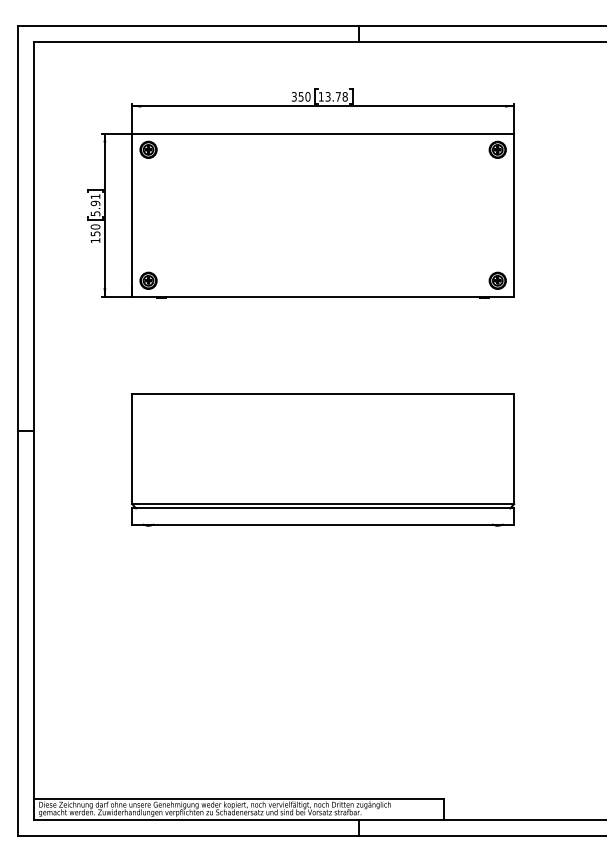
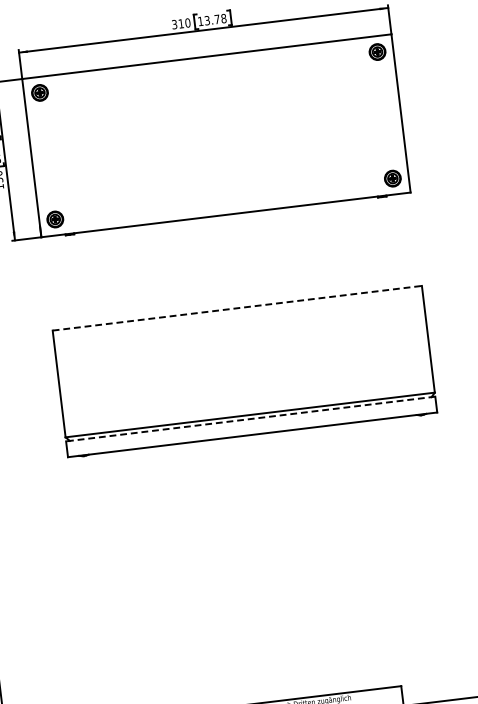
text: (300, 96) -> (180, 23), 350 -> 310
line: (323, 393) -> (237, 307), solid -> dashed
line: (323, 508) -> (251, 419), solid -> dashed

